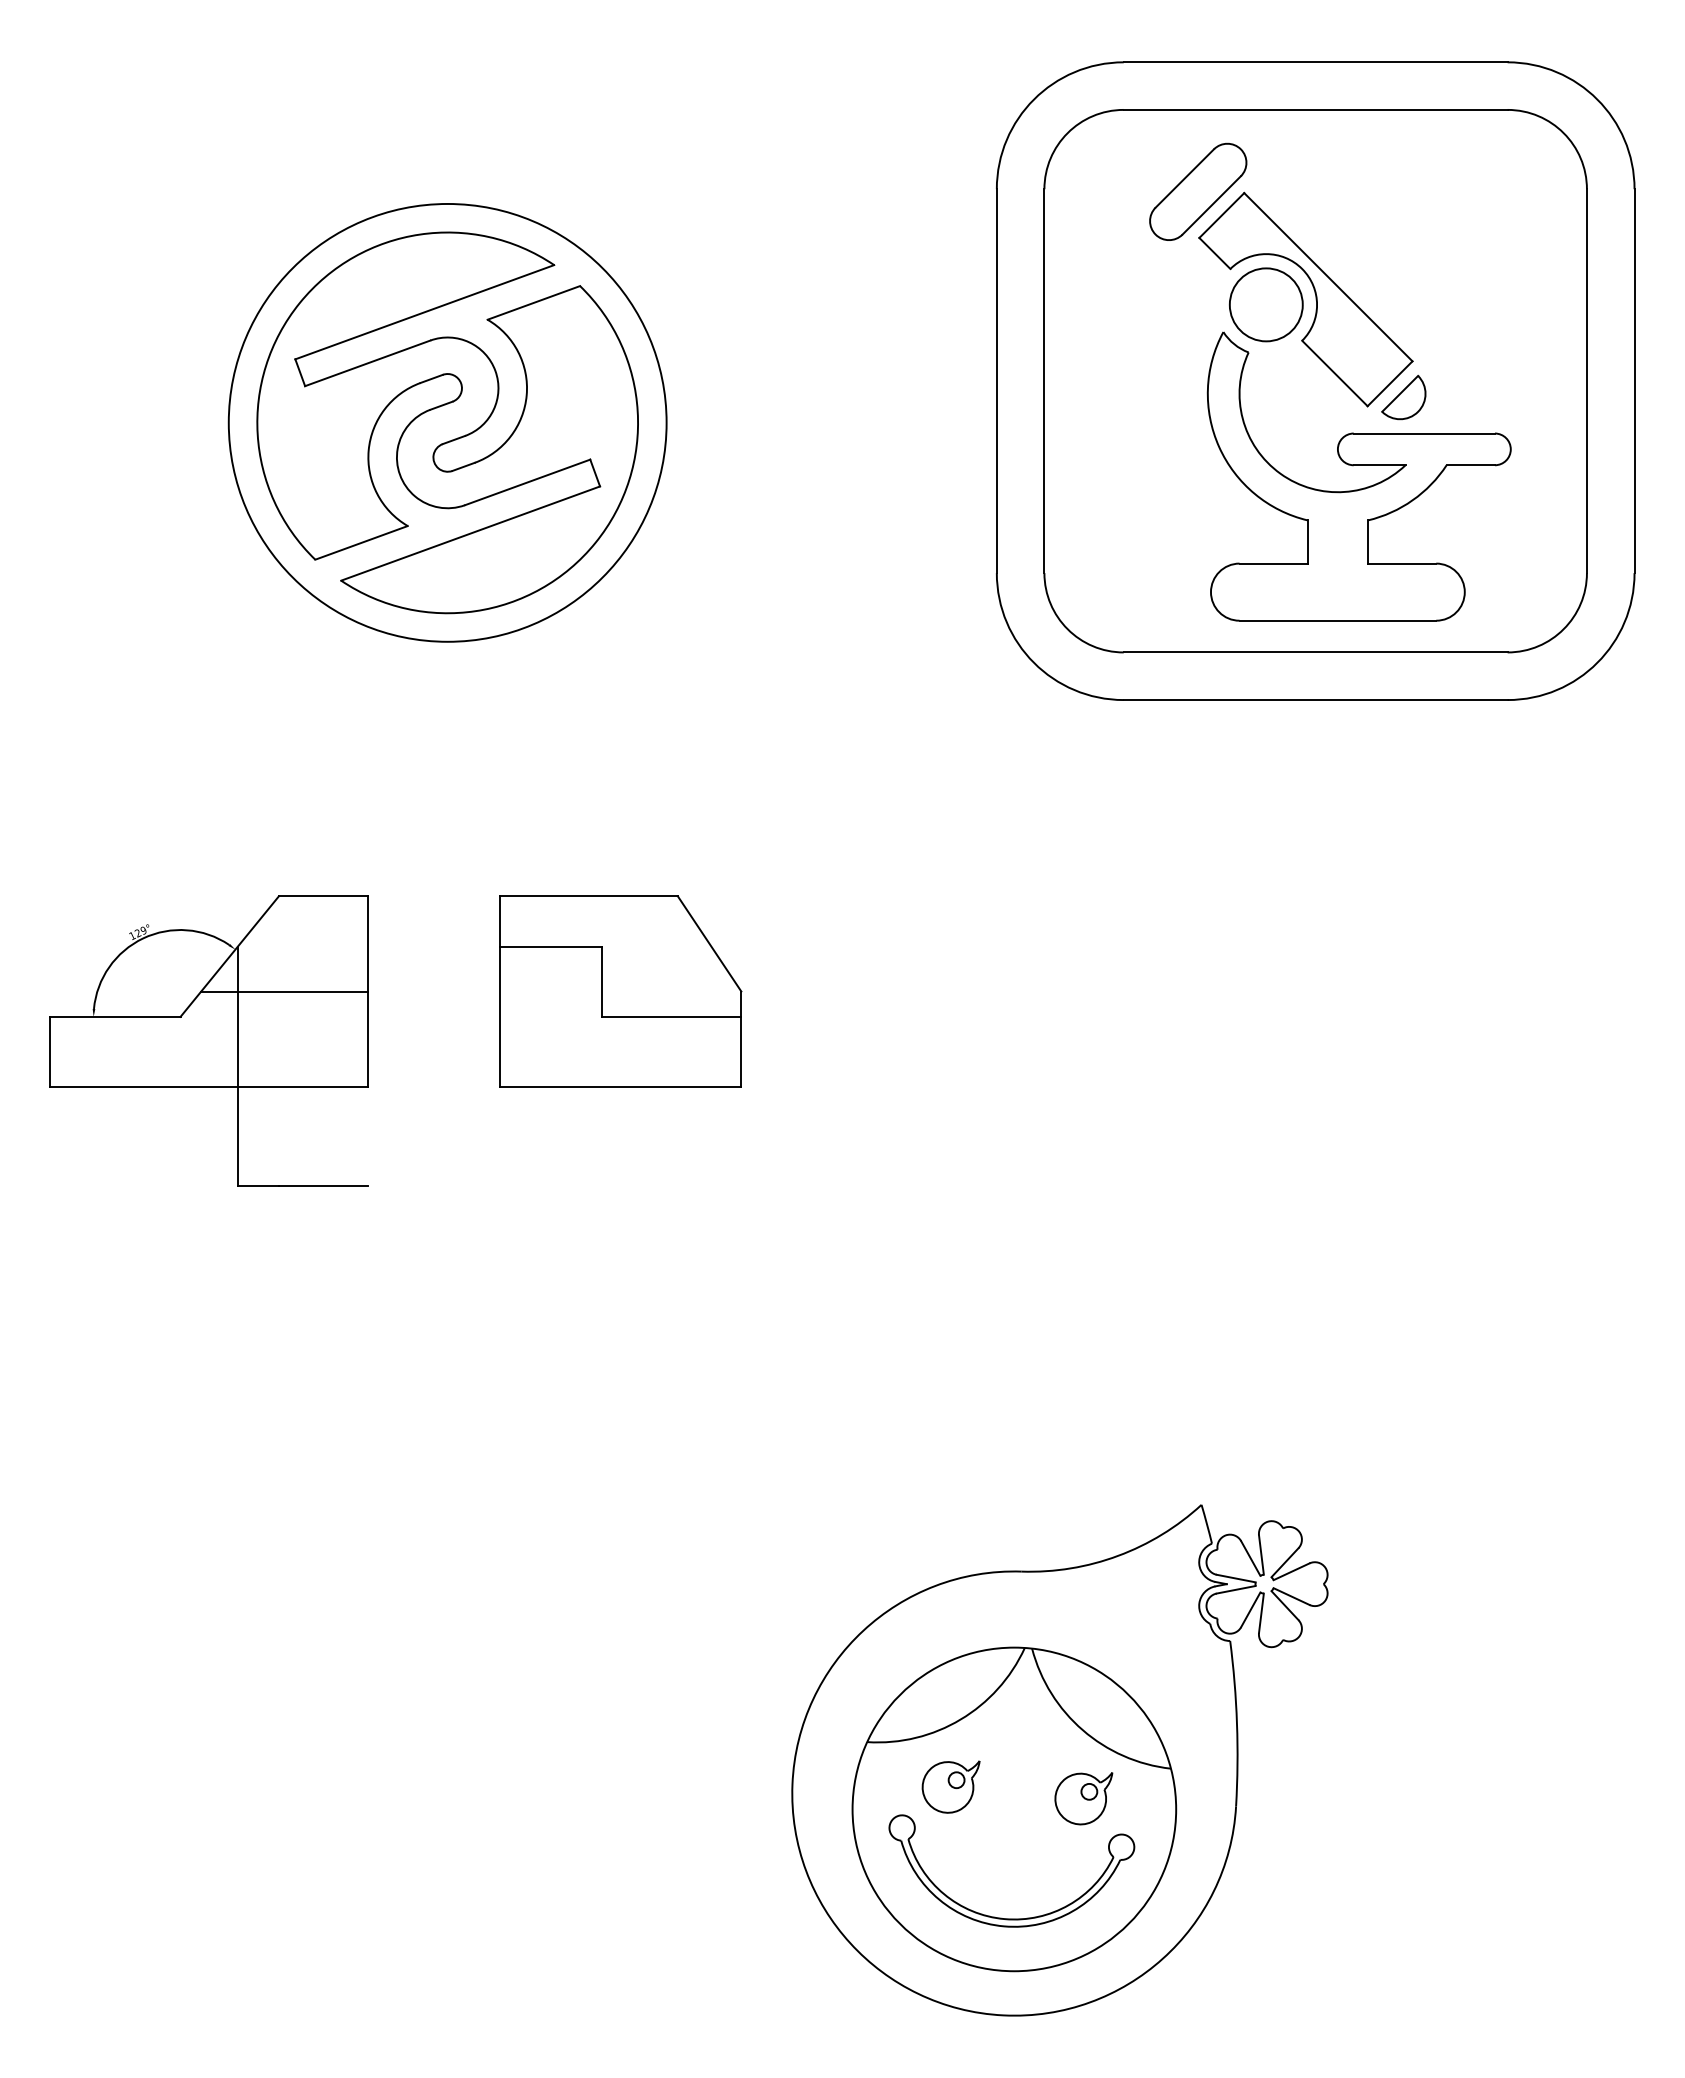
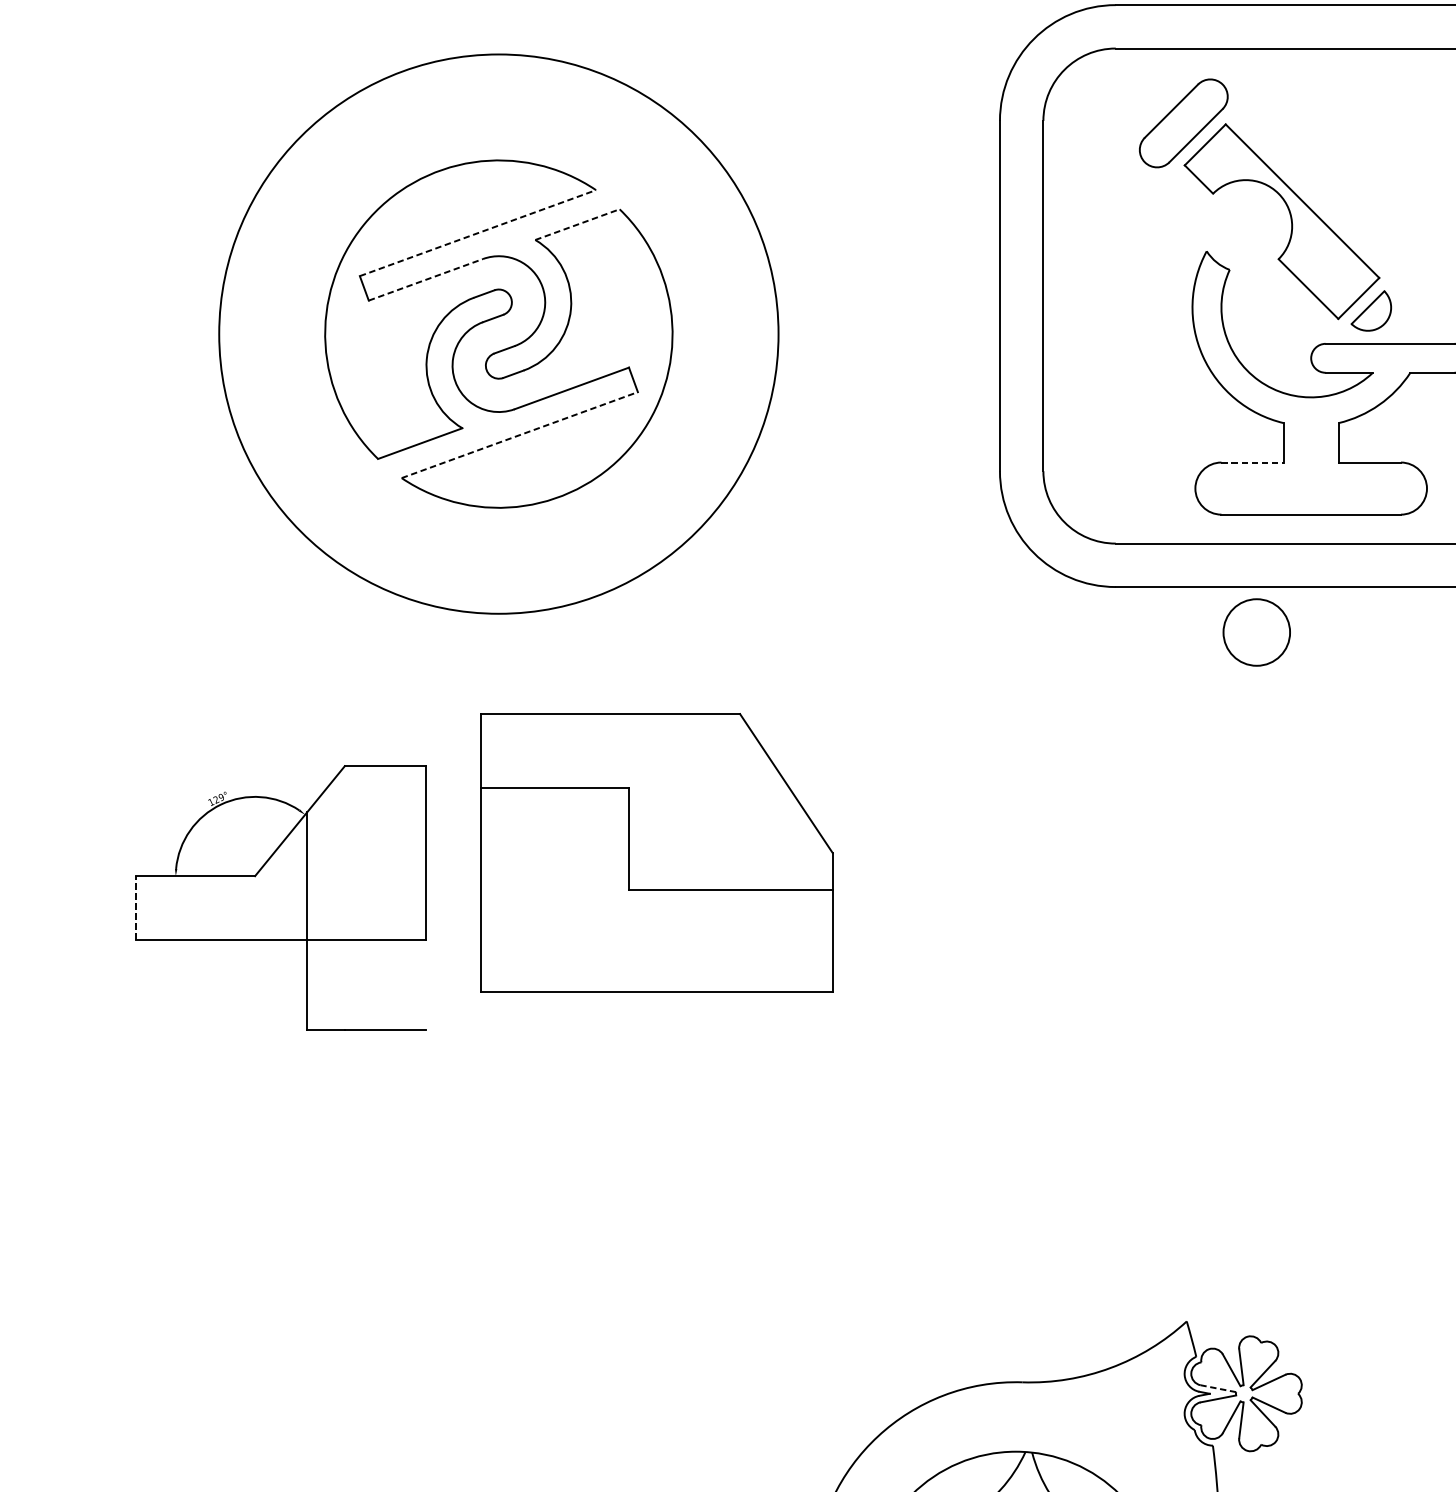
line: (534, 302) -> (578, 224), solid -> dashed
circle: (1266, 304) -> (1256, 632), moved
line: (424, 312) -> (477, 233), solid -> dashed
line: (367, 363) -> (425, 279), solid -> dashed
circle: (447, 422) -> (498, 333), size x1.4
line: (470, 533) -> (519, 435), solid -> dashed
line: (1274, 563) -> (1253, 462), solid -> dashed
line: (284, 991) -> (349, 852), removed
part: (620, 991) -> (656, 852), size x1.6
line: (50, 1051) -> (136, 907), solid -> dashed
line: (1236, 1578) -> (1218, 1388), solid -> dashed

